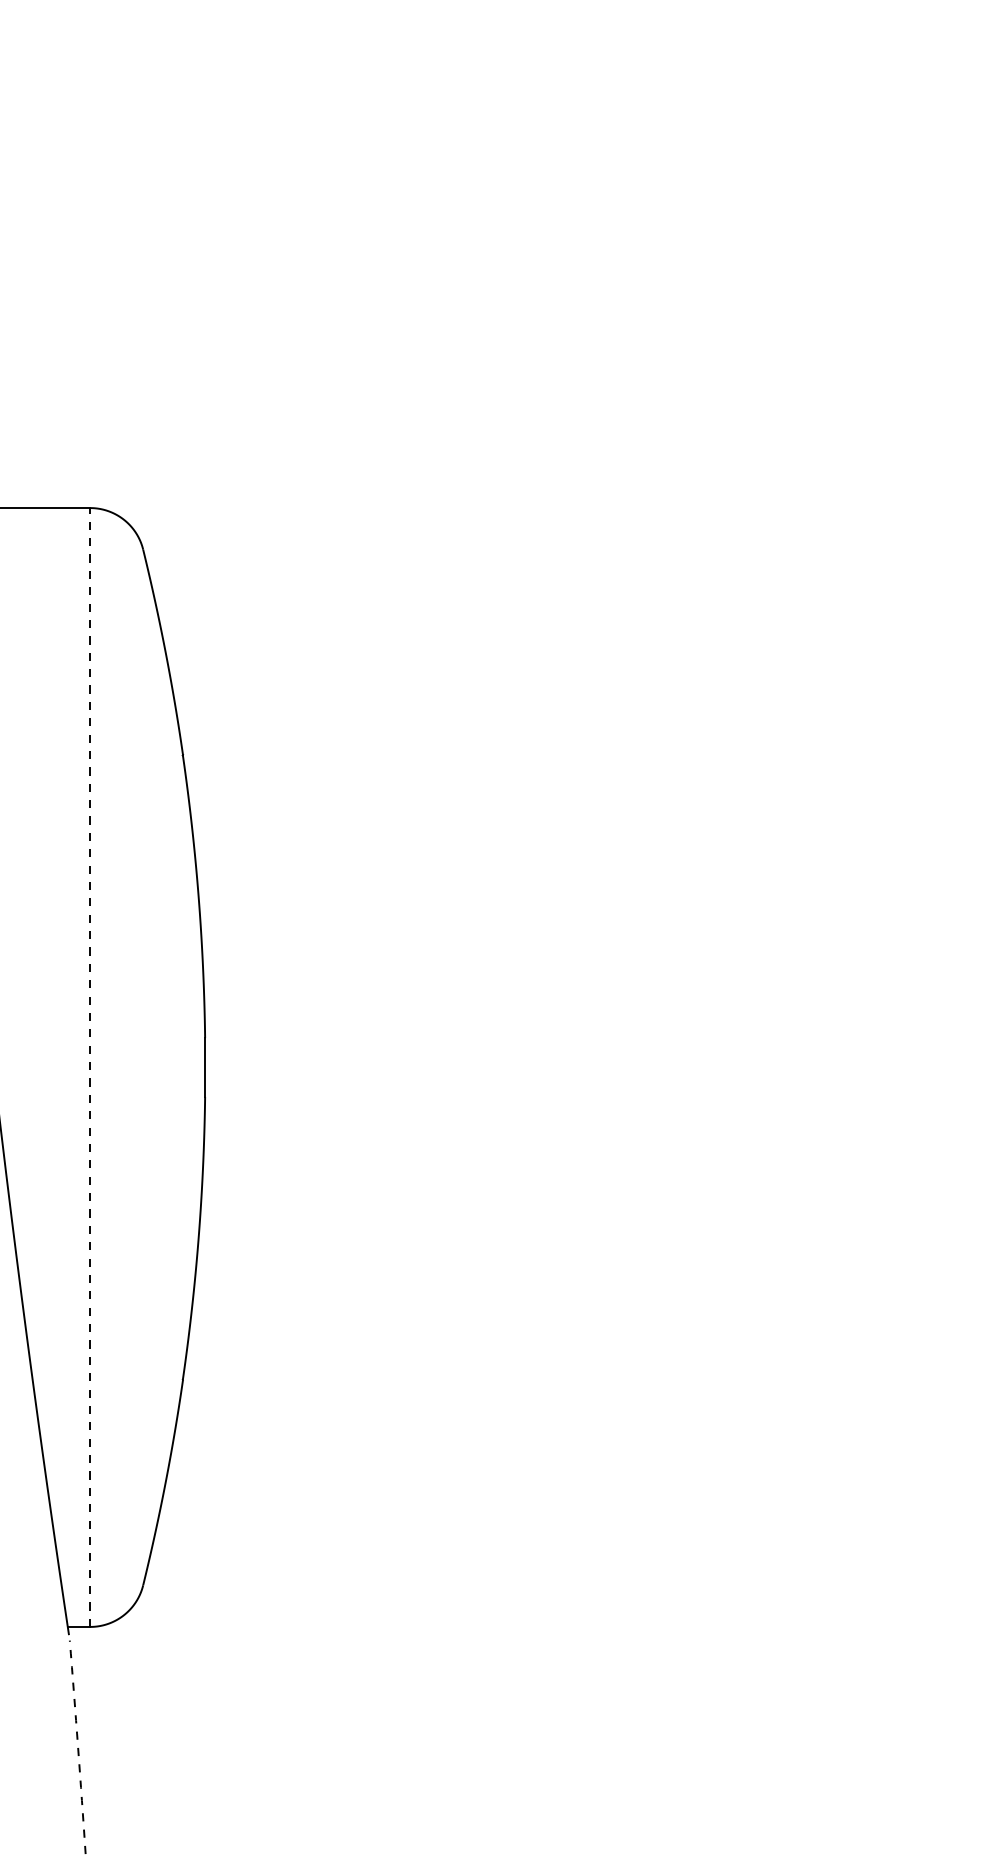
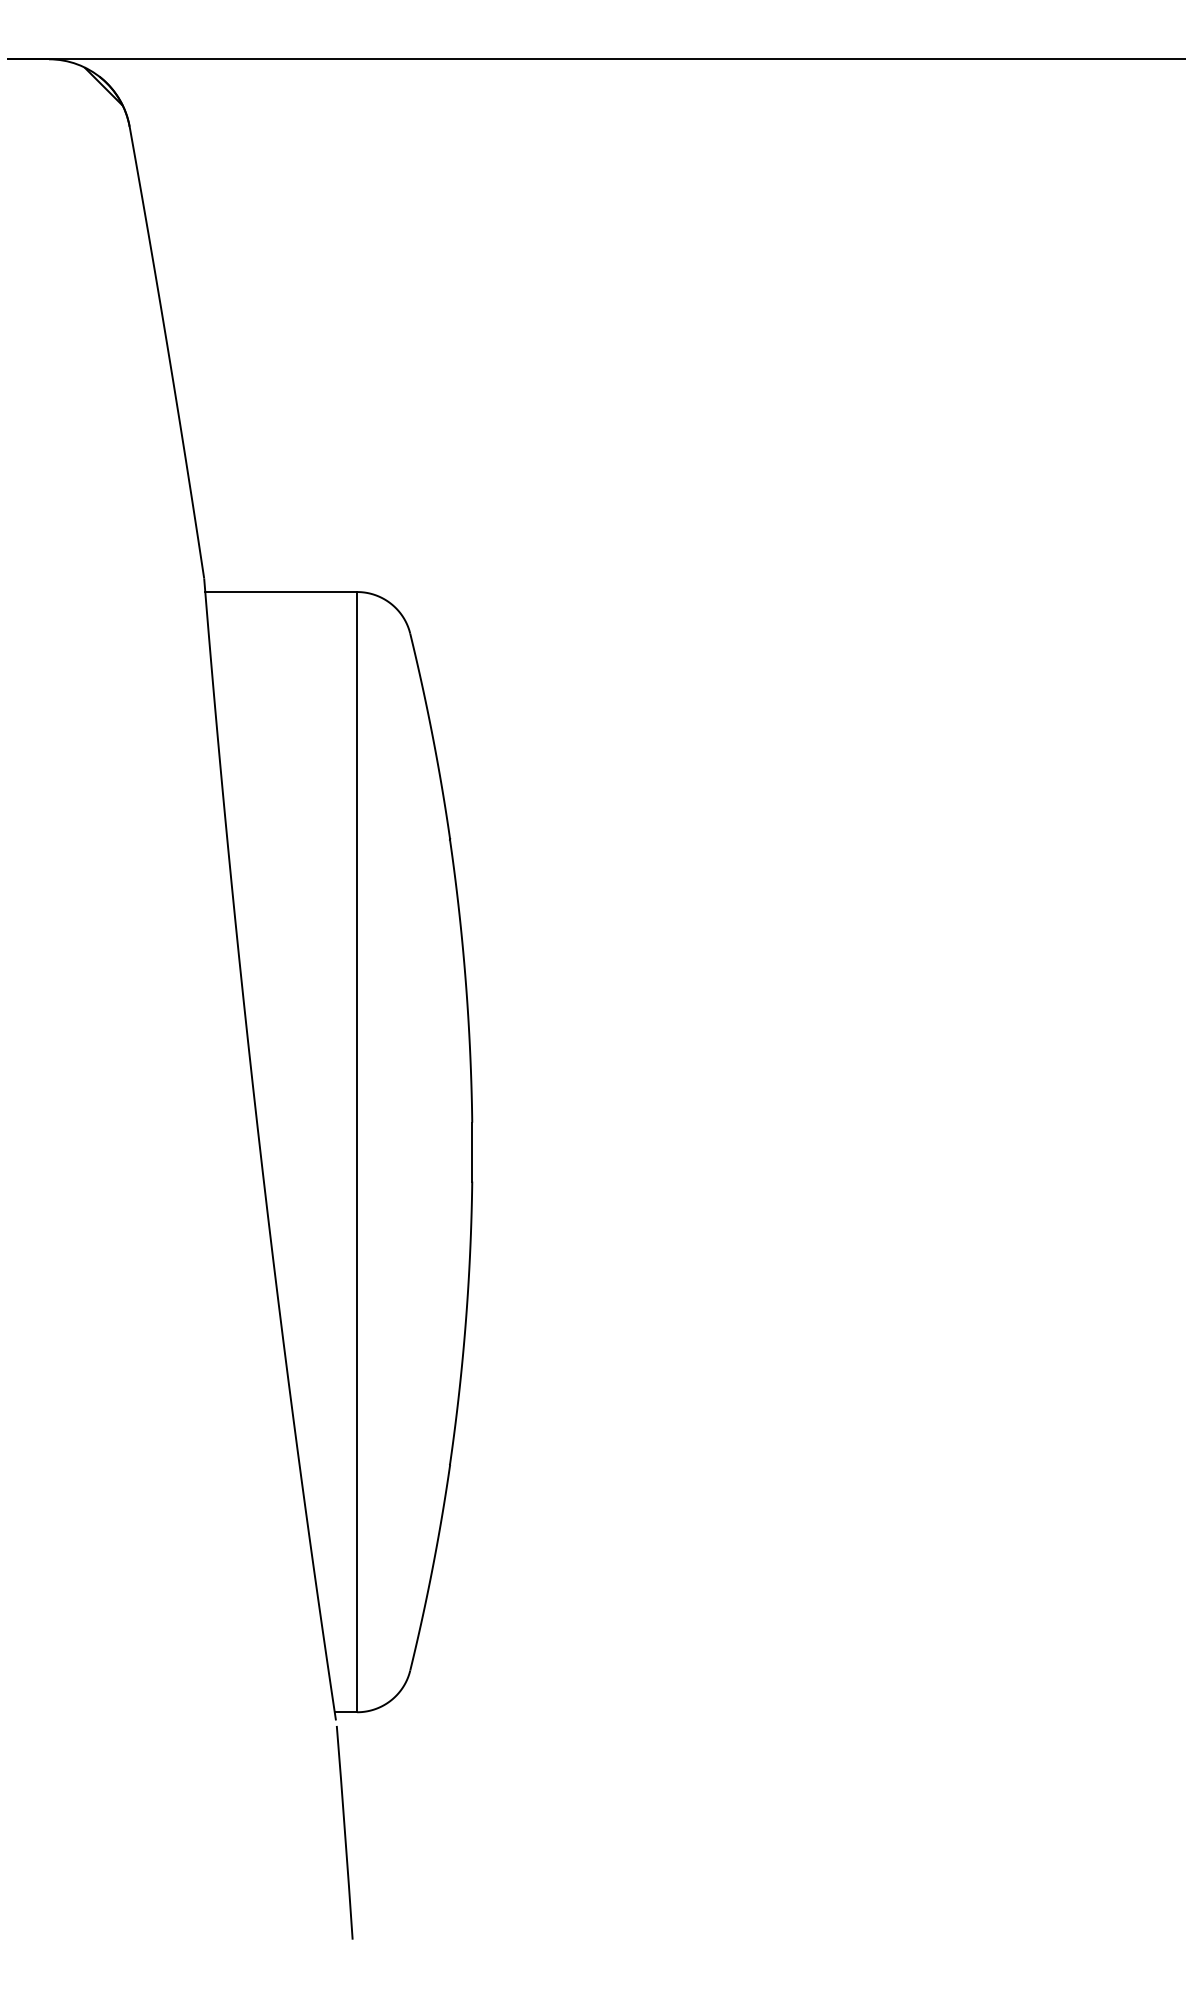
line: (90, 1066) -> (357, 1151), dashed -> solid
arc: (78, 1747) -> (345, 1832), dashed -> solid

